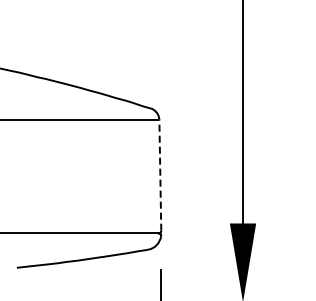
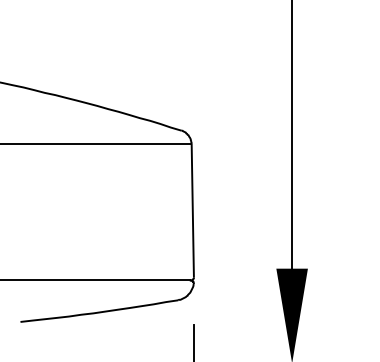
line: (160, 175) -> (193, 211), dashed -> solid

